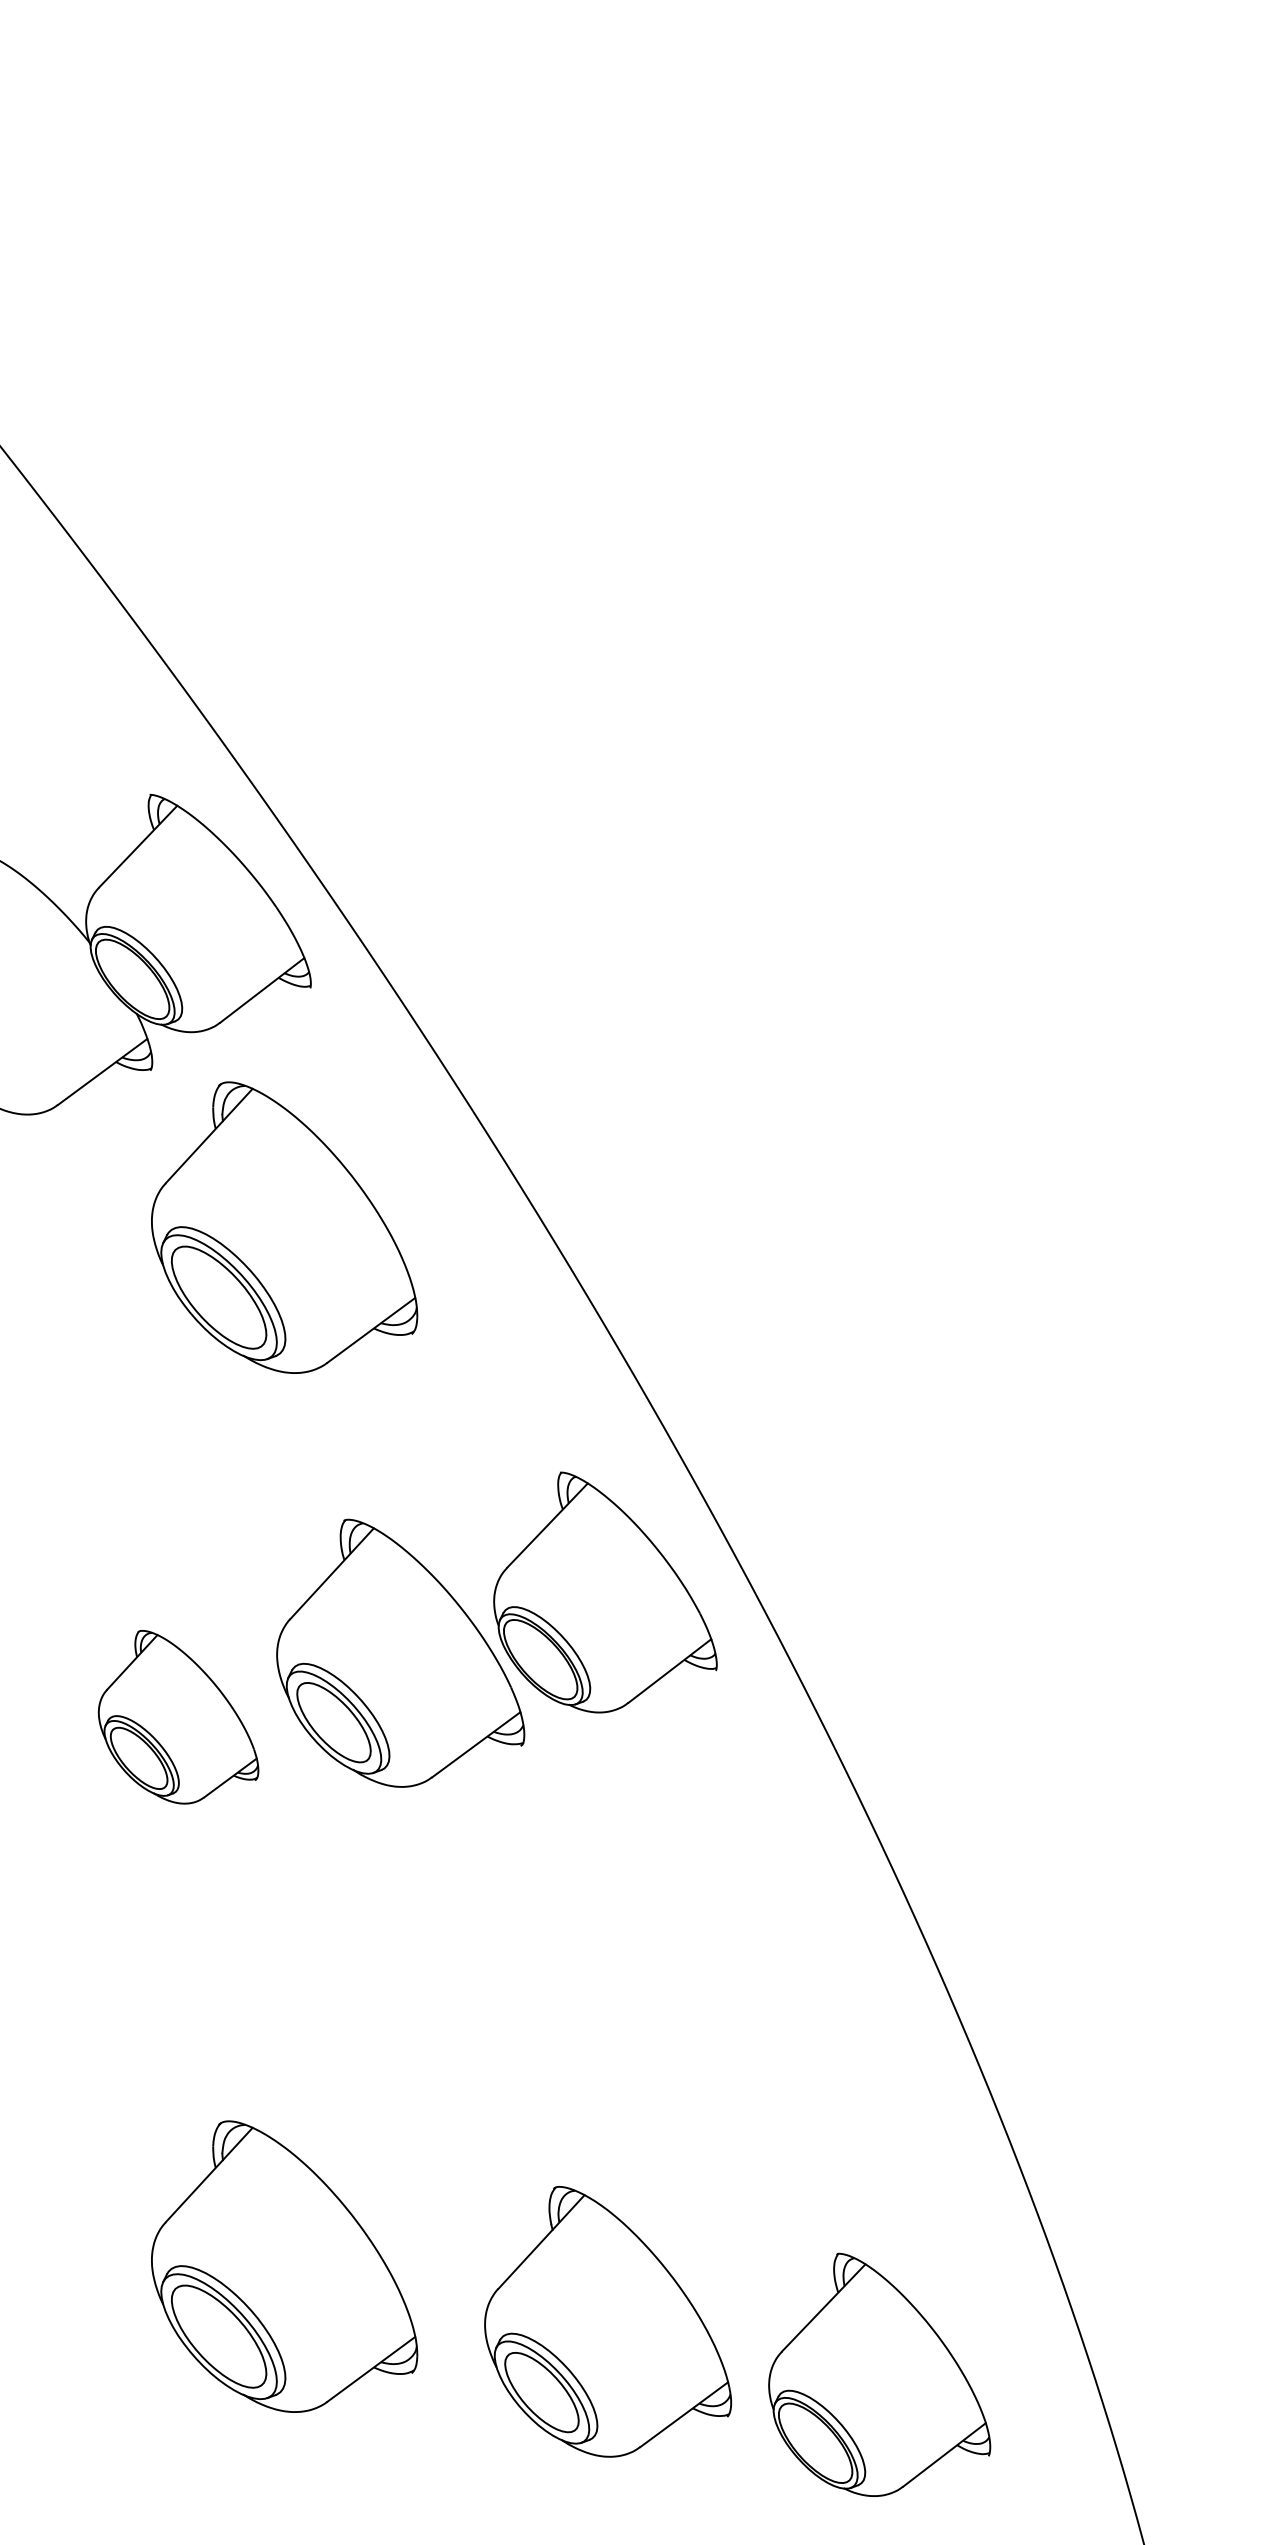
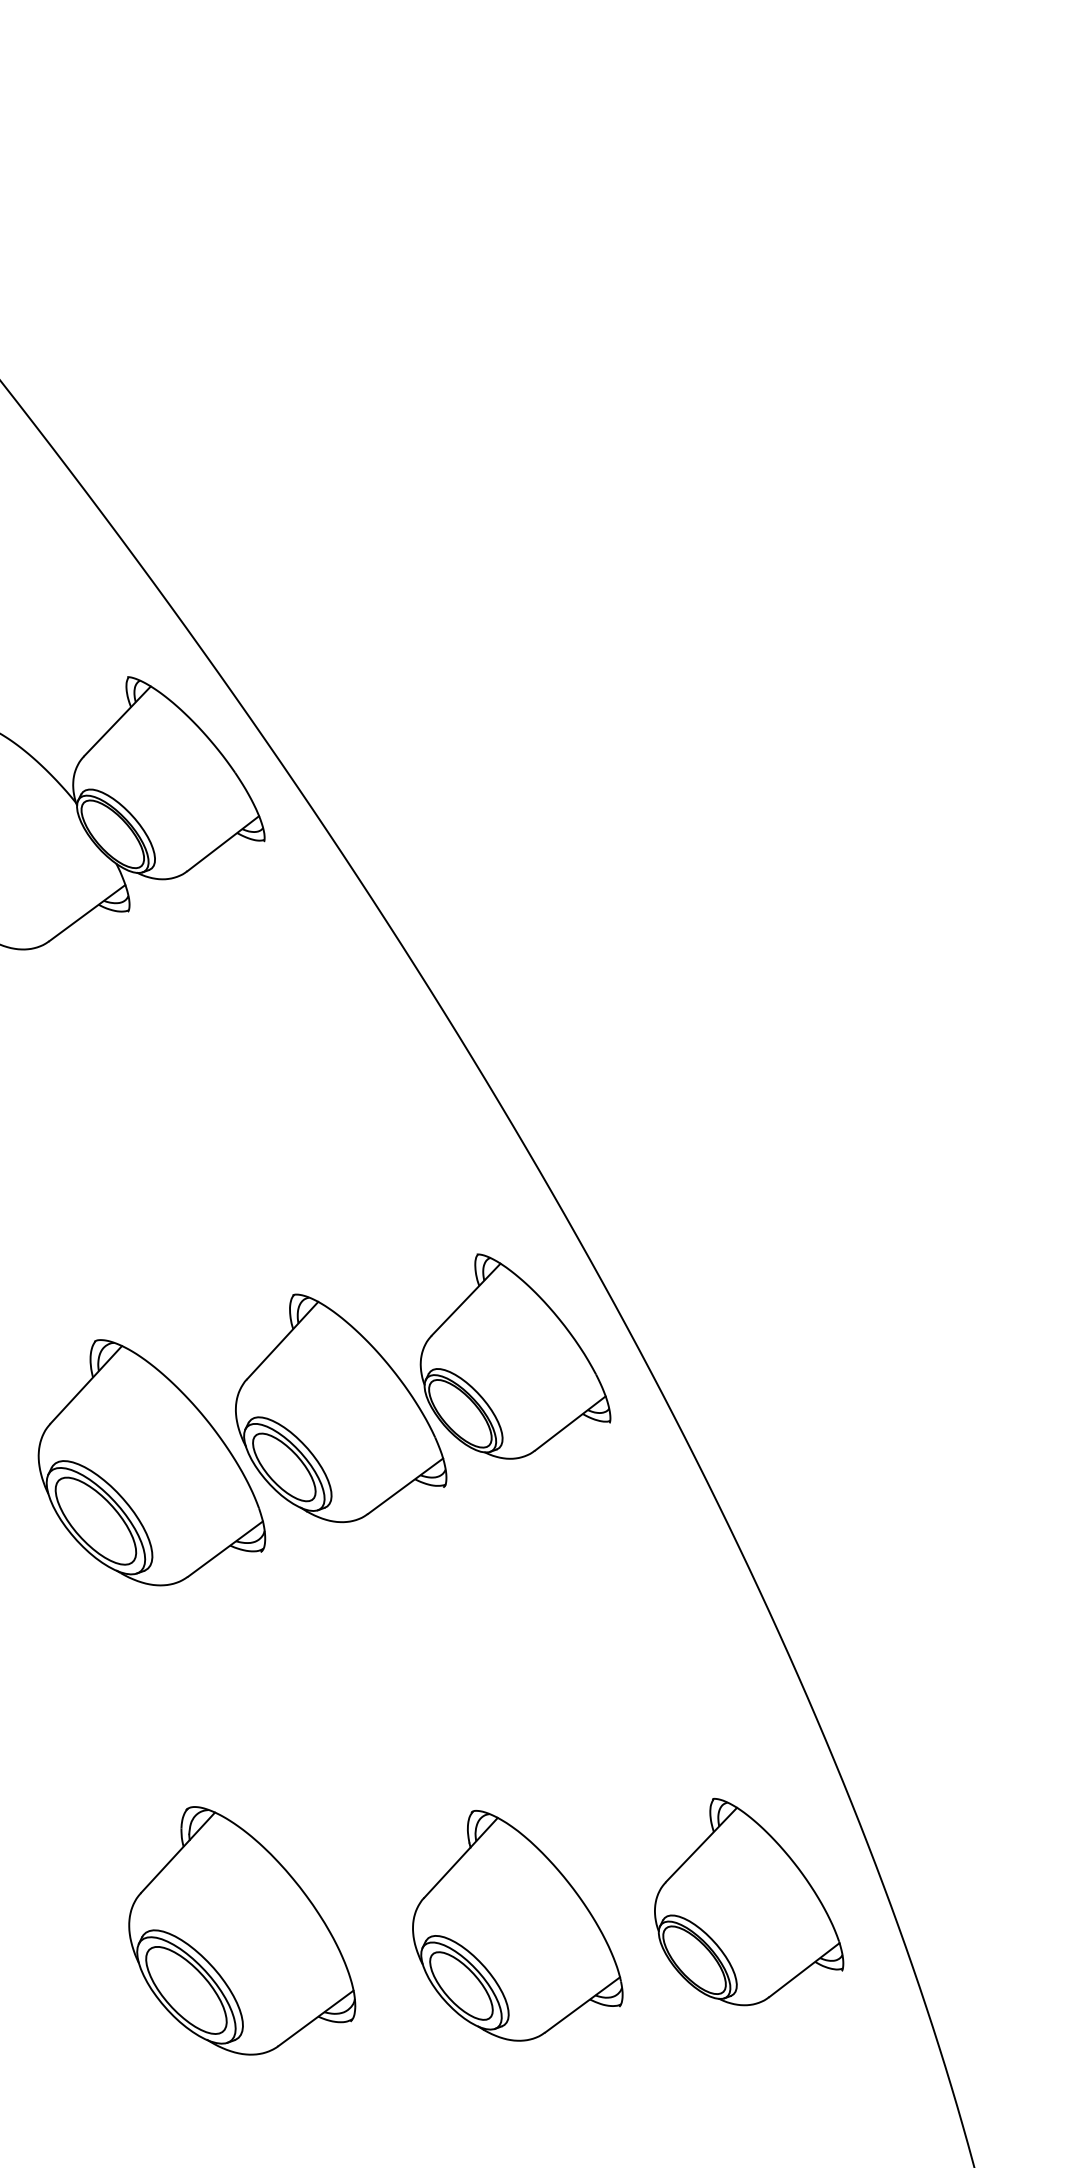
part: (284, 1227) -> (242, 1045), removed
part: (178, 1716) -> (151, 1462), size x1.67
part: (607, 2321) -> (517, 1925), moved
part: (880, 2374) -> (749, 1901), moved

